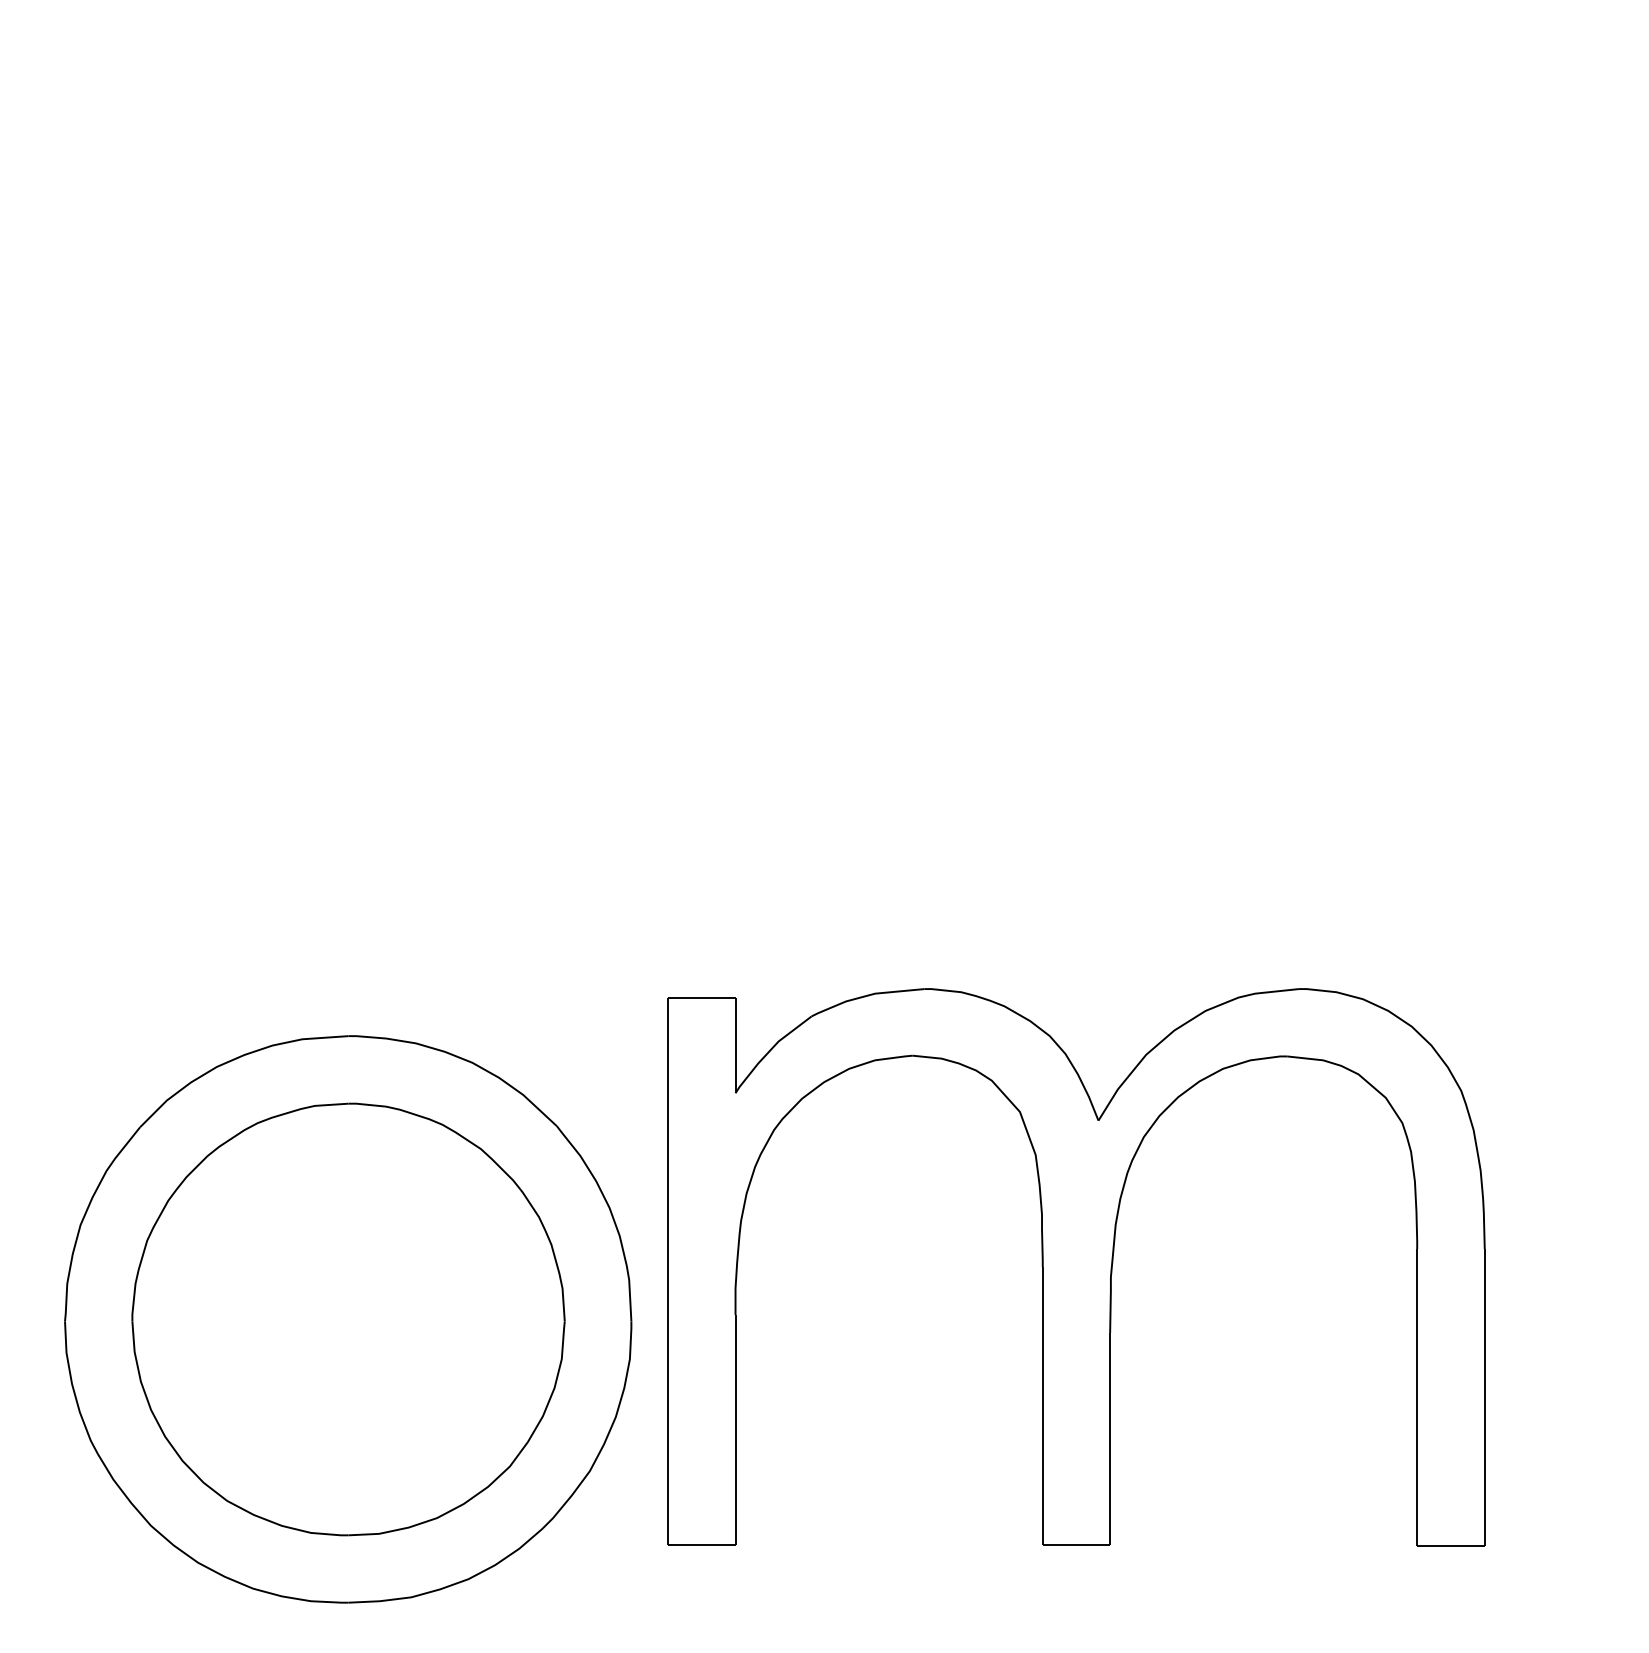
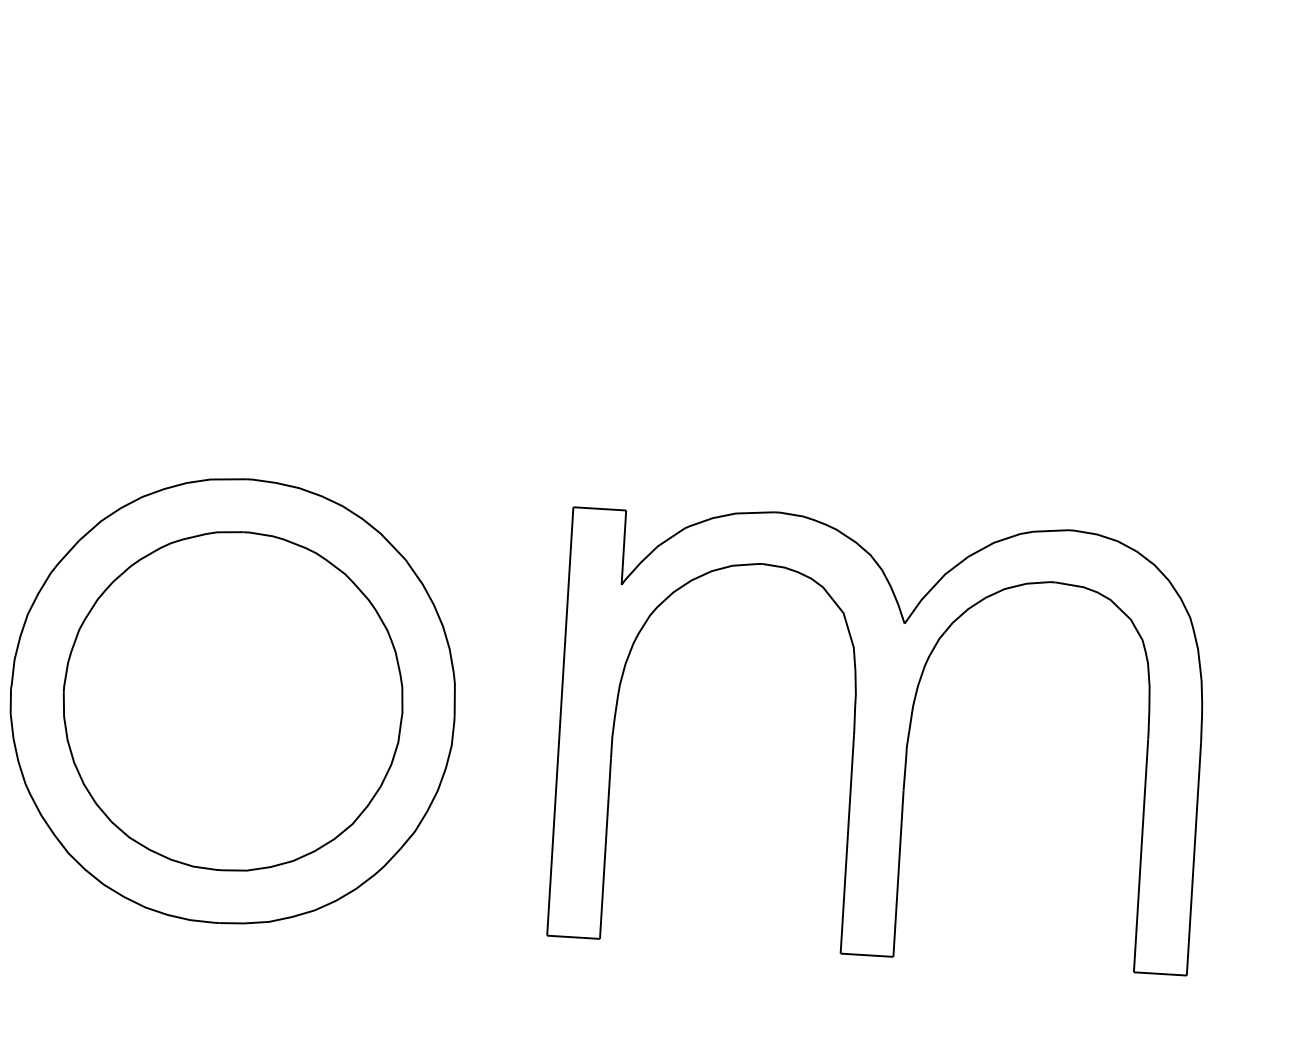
part: (1076, 1267) -> (880, 737), moved

